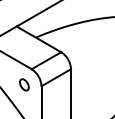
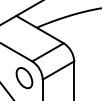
part: (24, 84) -> (24, 77), size x1.67

